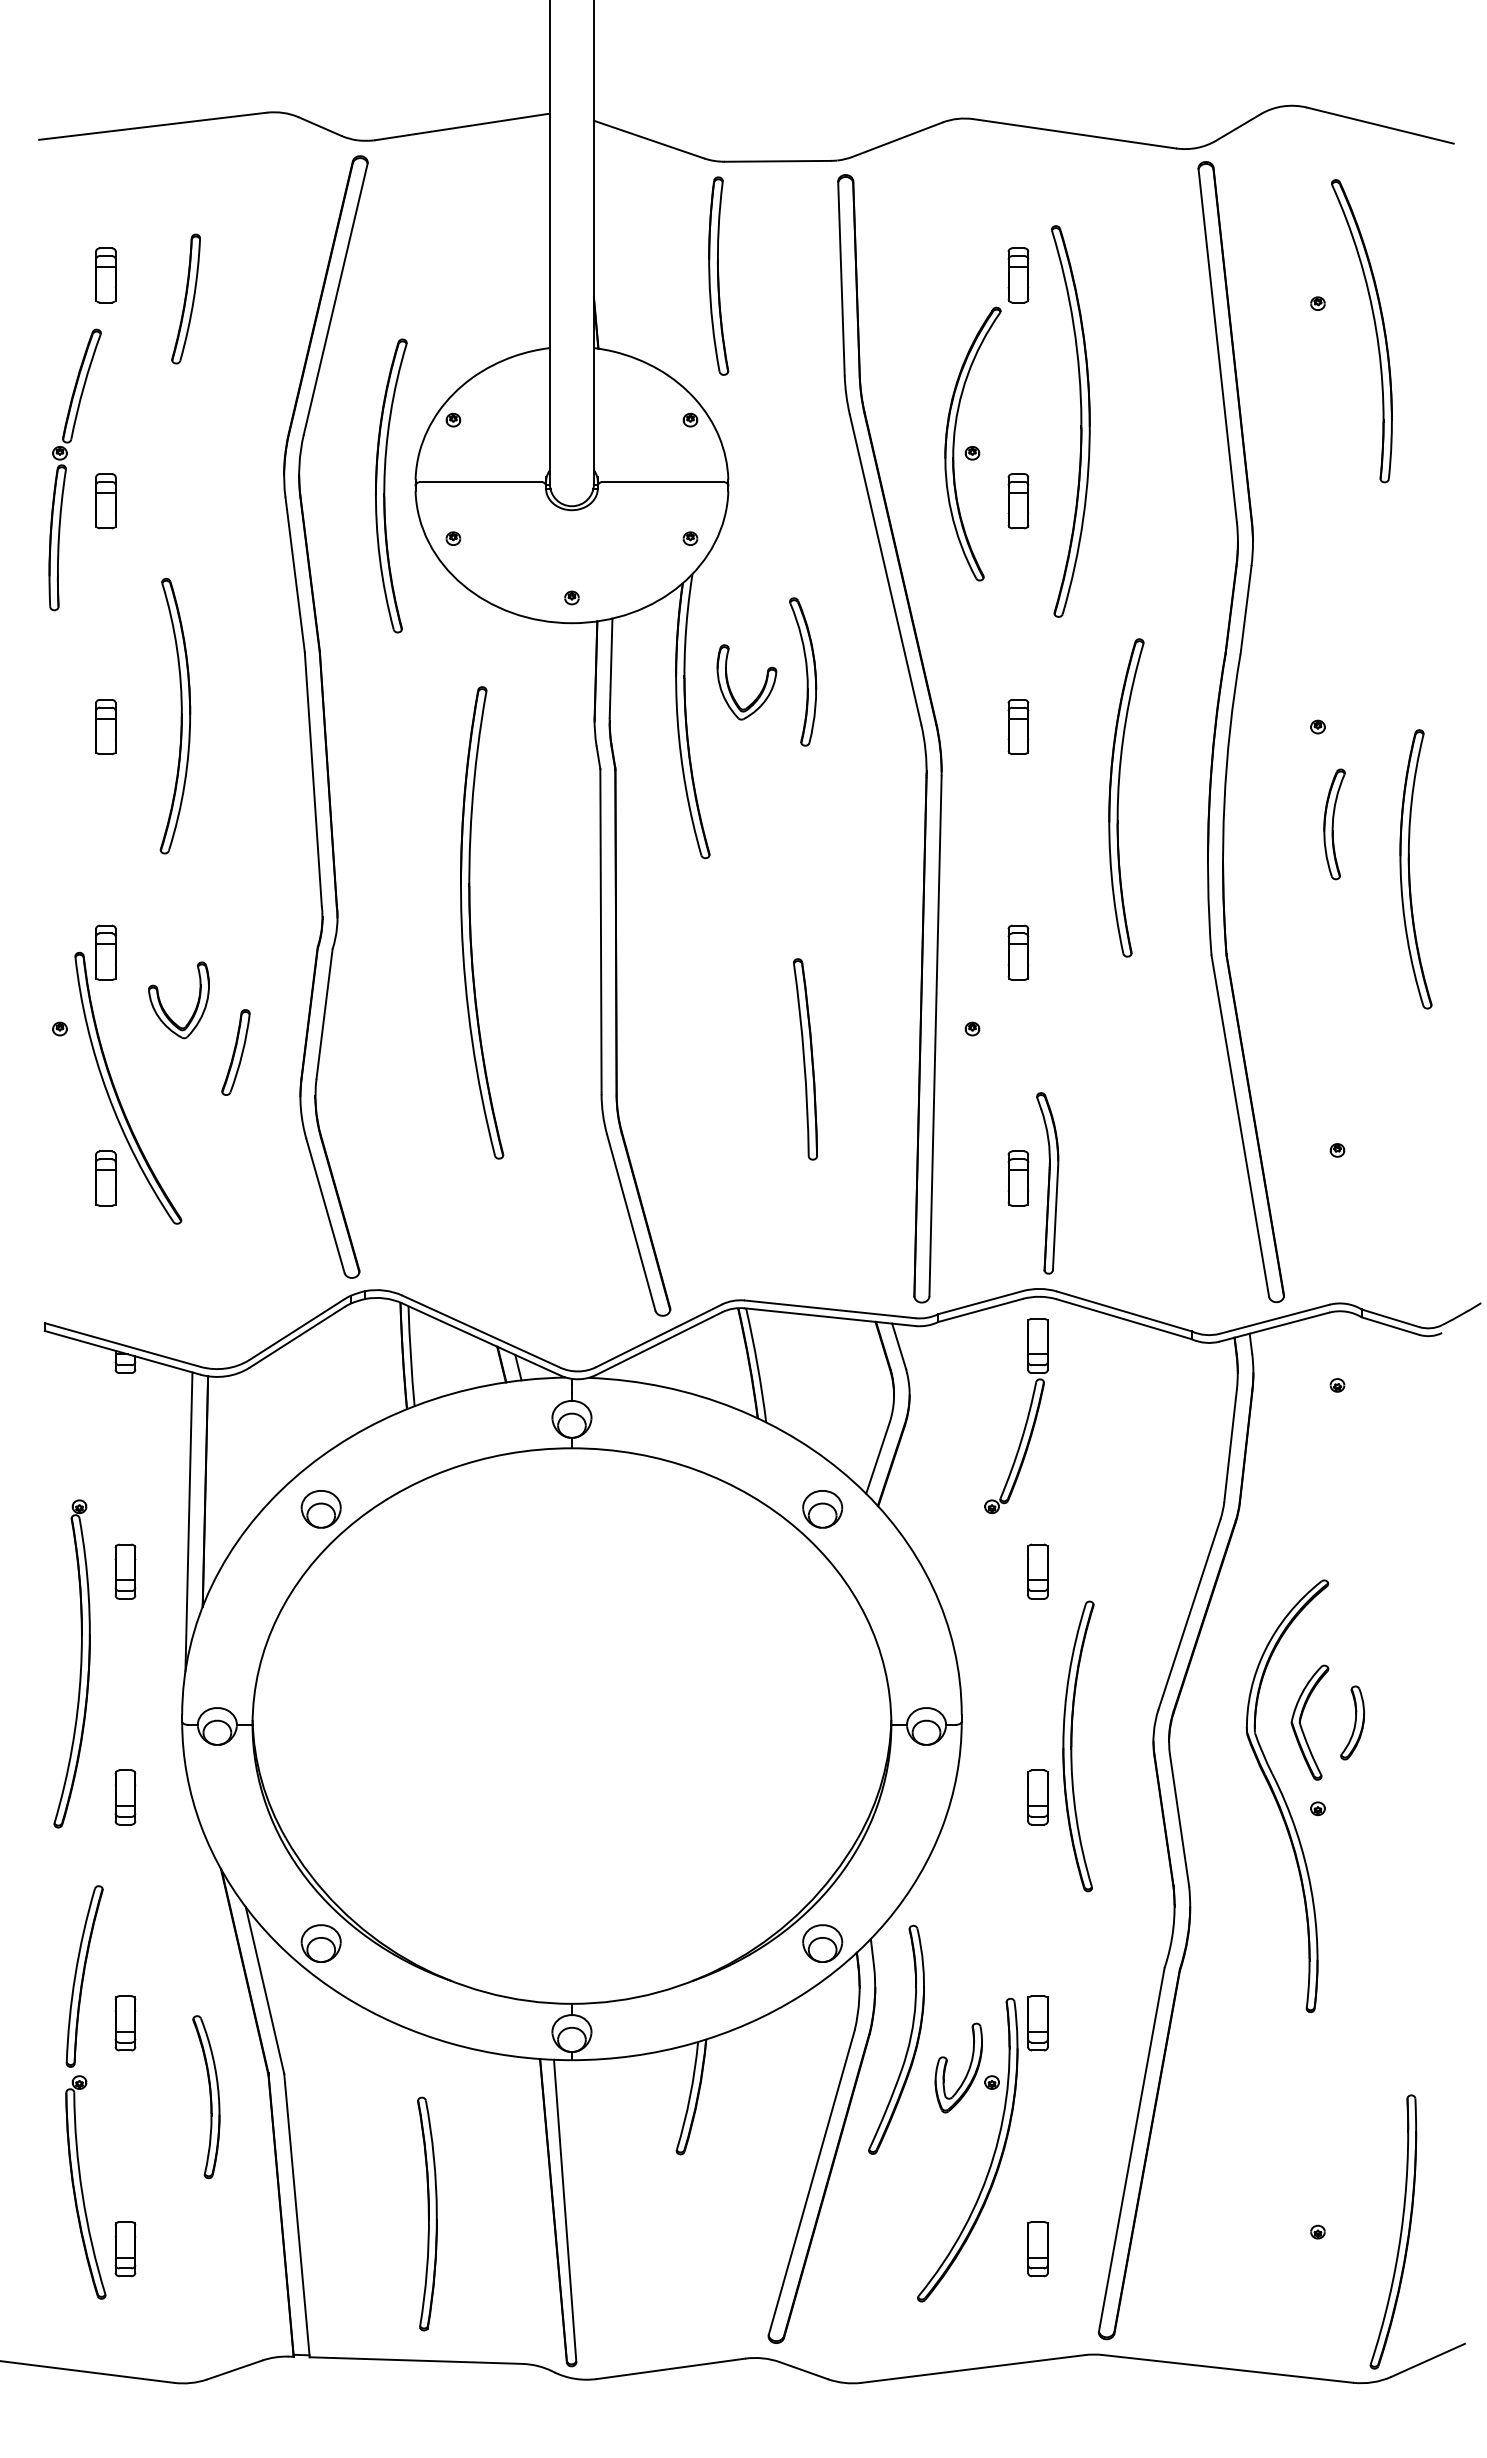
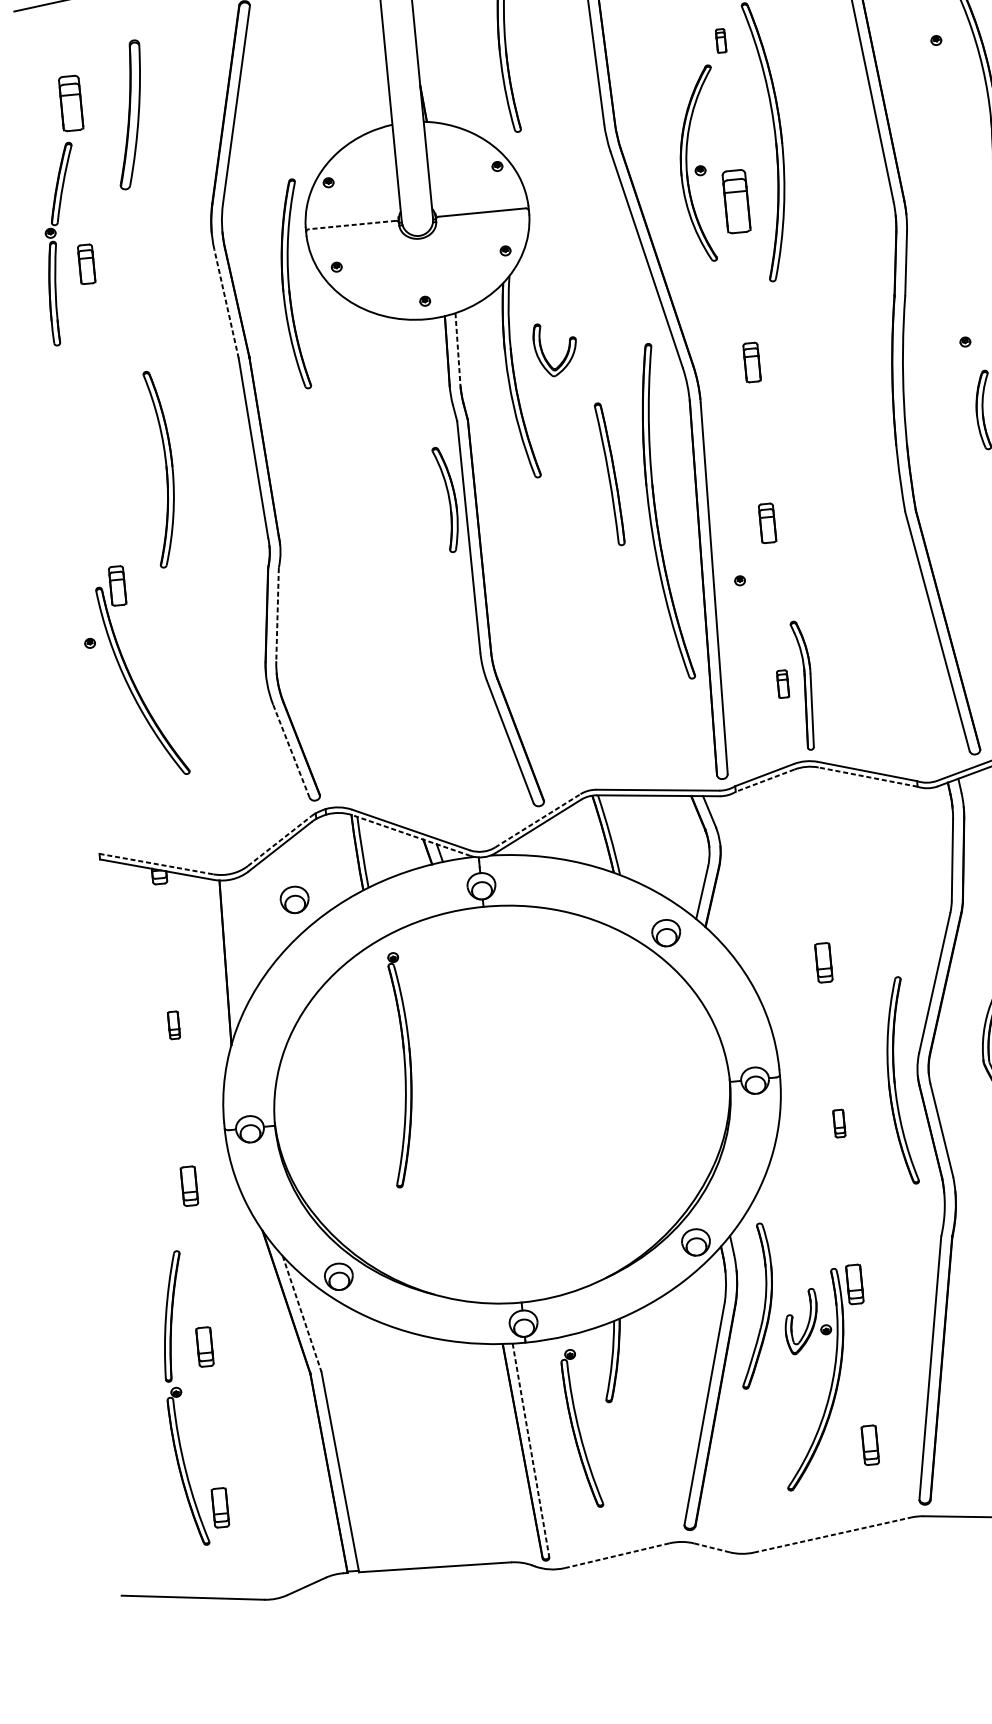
part: (105, 275) -> (70, 103), size x1.4
part: (1018, 275) -> (721, 40), size x0.6
part: (185, 298) -> (129, 114), size x1.6
line: (480, 482) -> (352, 225), solid -> dashed
part: (391, 485) -> (293, 284), moved
part: (1018, 501) -> (736, 201), size x1.6
line: (295, 575) -> (226, 304), solid -> dashed
line: (611, 668) -> (458, 348), solid -> dashed
part: (803, 671) -> (446, 499), moved
part: (175, 716) -> (162, 469), moved
part: (105, 726) -> (101, 424), removed
part: (1119, 796) -> (828, 405), removed
part: (471, 924) -> (656, 513), moved
part: (165, 1010) -> (164, 622), removed
line: (324, 1014) -> (277, 614), solid -> dashed
part: (235, 1052) -> (216, 648), removed
part: (805, 1059) -> (609, 474), moved
part: (105, 1178) -> (132, 746), removed
part: (1018, 1178) -> (783, 684), size x0.7
line: (325, 1206) -> (291, 751), solid -> dashed
line: (980, 1310) -> (765, 780), solid -> dashed
line: (1123, 1319) -> (867, 777), solid -> dashed
line: (297, 1329) -> (279, 841), solid -> dashed
line: (659, 1335) -> (538, 820), solid -> dashed
line: (481, 1339) -> (411, 835), solid -> dashed
line: (122, 1344) -> (156, 863), solid -> dashed
part: (1026, 1418) -> (805, 854), removed
part: (320, 1509) -> (294, 900), moved
line: (188, 1521) -> (215, 985), removed
part: (125, 1571) -> (174, 1025), size x0.7
part: (80, 1663) -> (404, 1069), moved
part: (1078, 1746) -> (899, 1081), moved
part: (1037, 1797) -> (839, 1123), size x0.7
line: (265, 1990) -> (302, 1314), solid -> dashed
part: (206, 2097) -> (267, 1394), removed
part: (638, 2187) -> (581, 1428), added
line: (565, 2211) -> (531, 1450), solid -> dashed
part: (427, 2213) -> (433, 1461), removed
line: (670, 2368) -> (616, 1555), solid -> dashed
line: (973, 2368) -> (832, 1534), solid -> dashed
line: (804, 2370) -> (712, 1547), solid -> dashed

